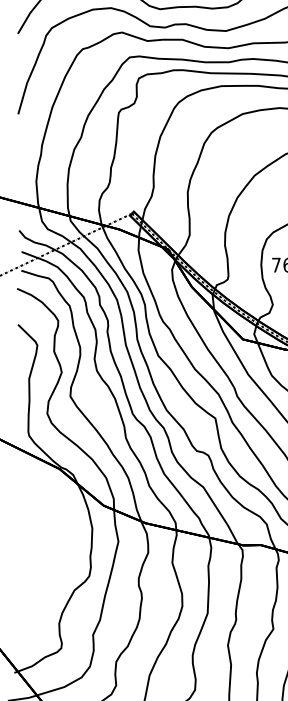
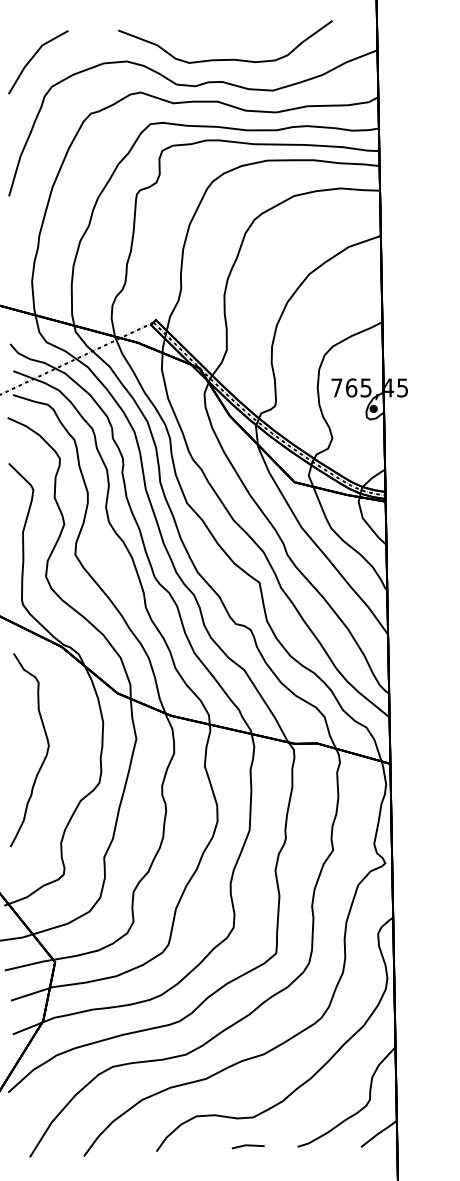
curve: (46, 556) -> (44, 757), added

